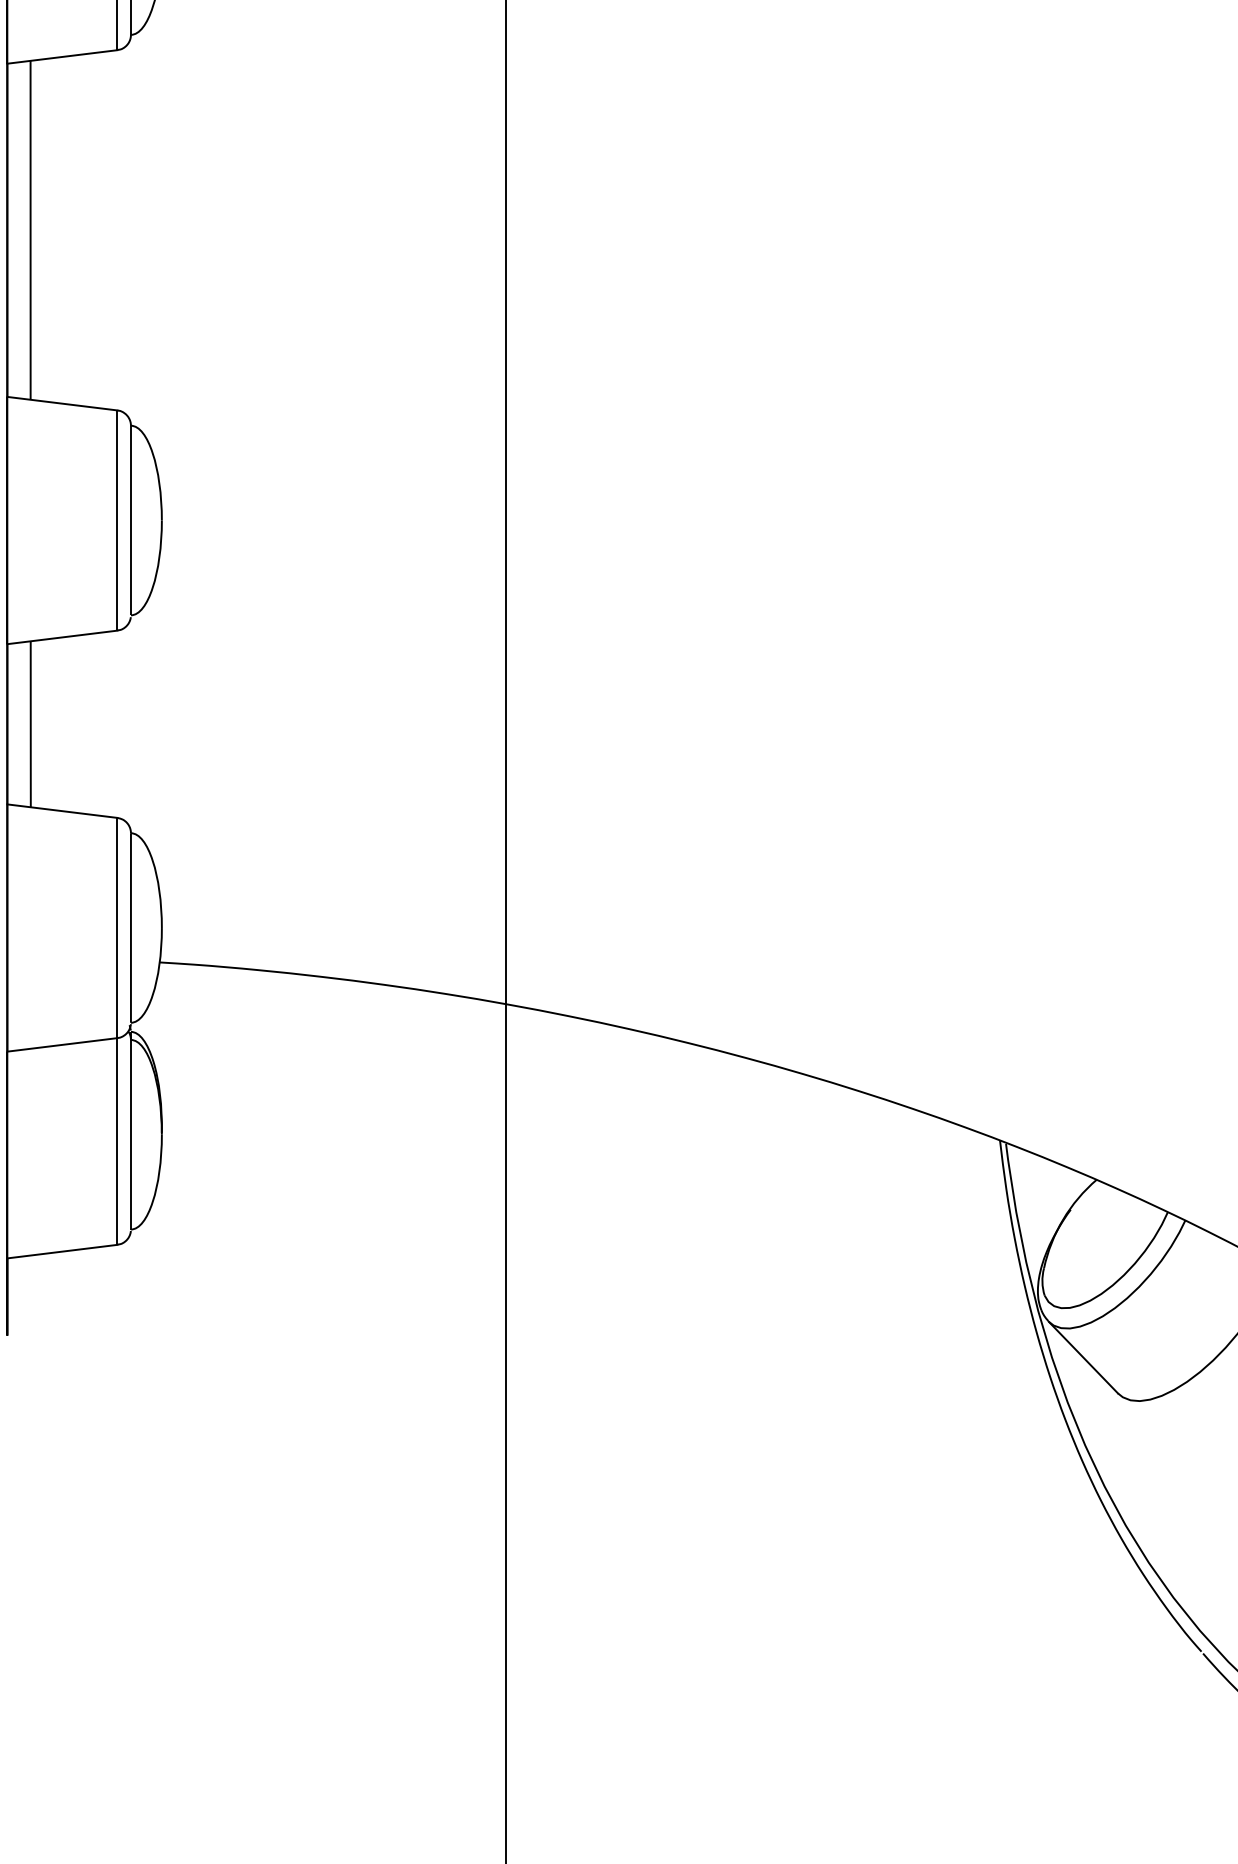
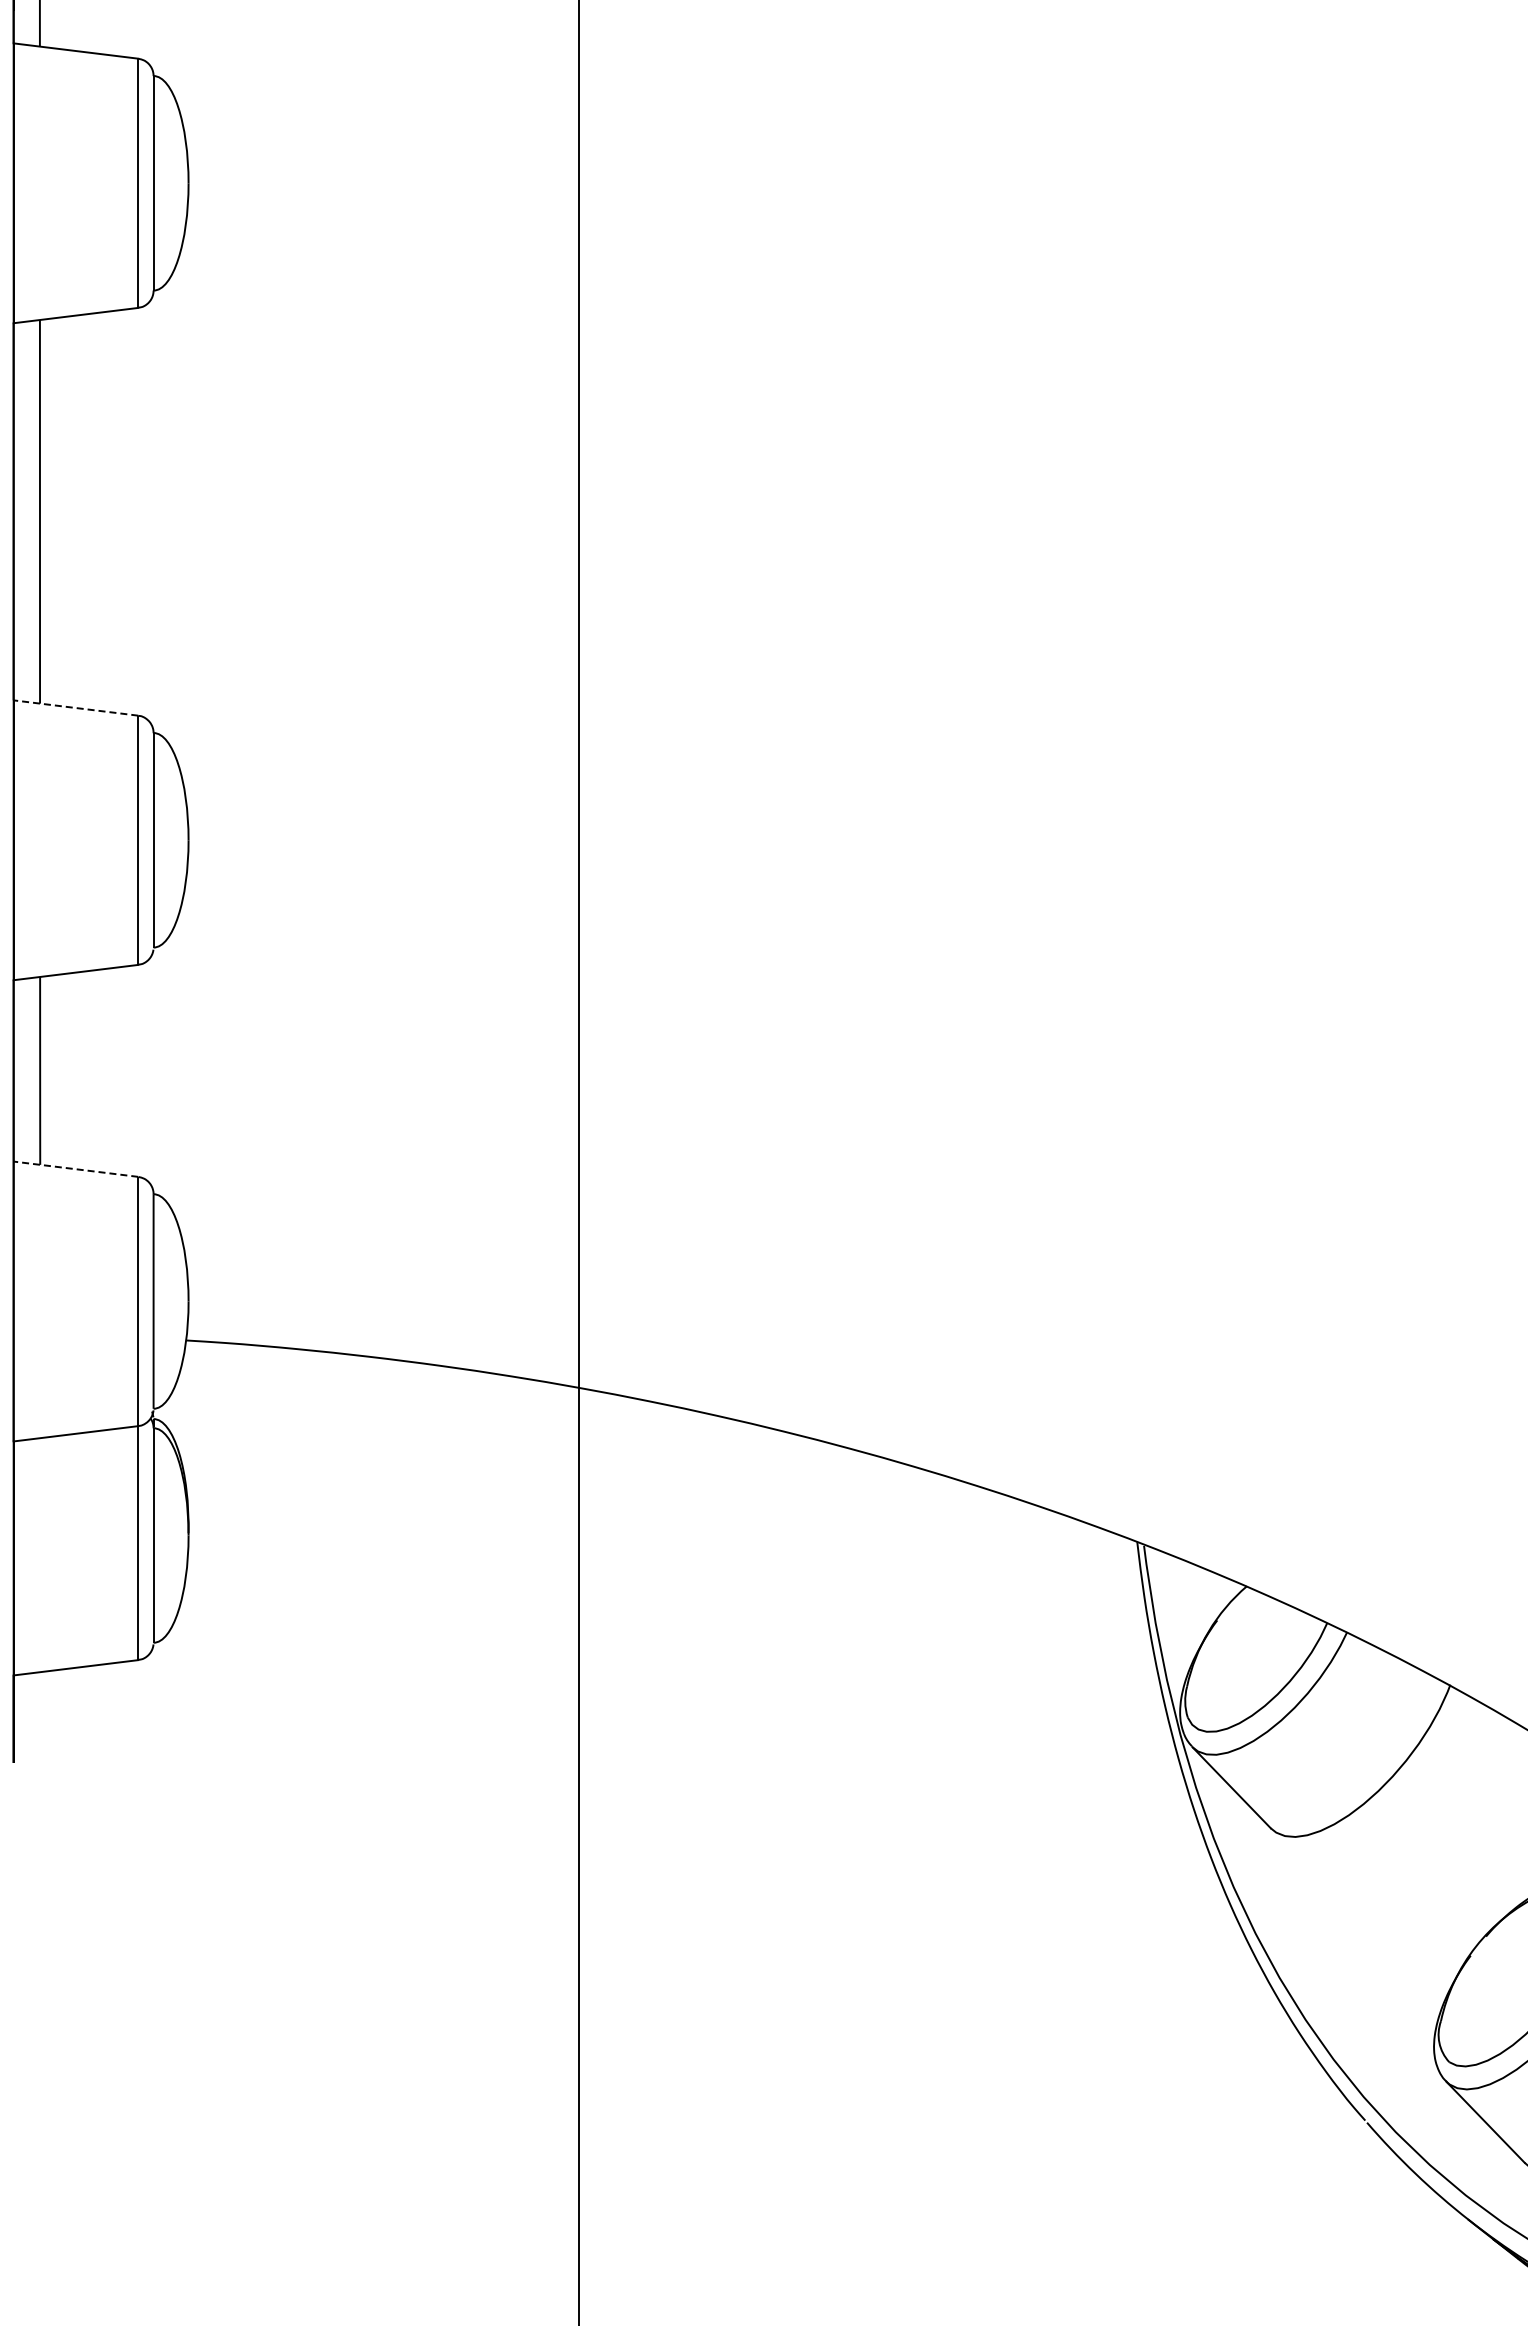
line: (61, 404) -> (75, 708), solid -> dashed
line: (61, 811) -> (75, 1169), solid -> dashed

